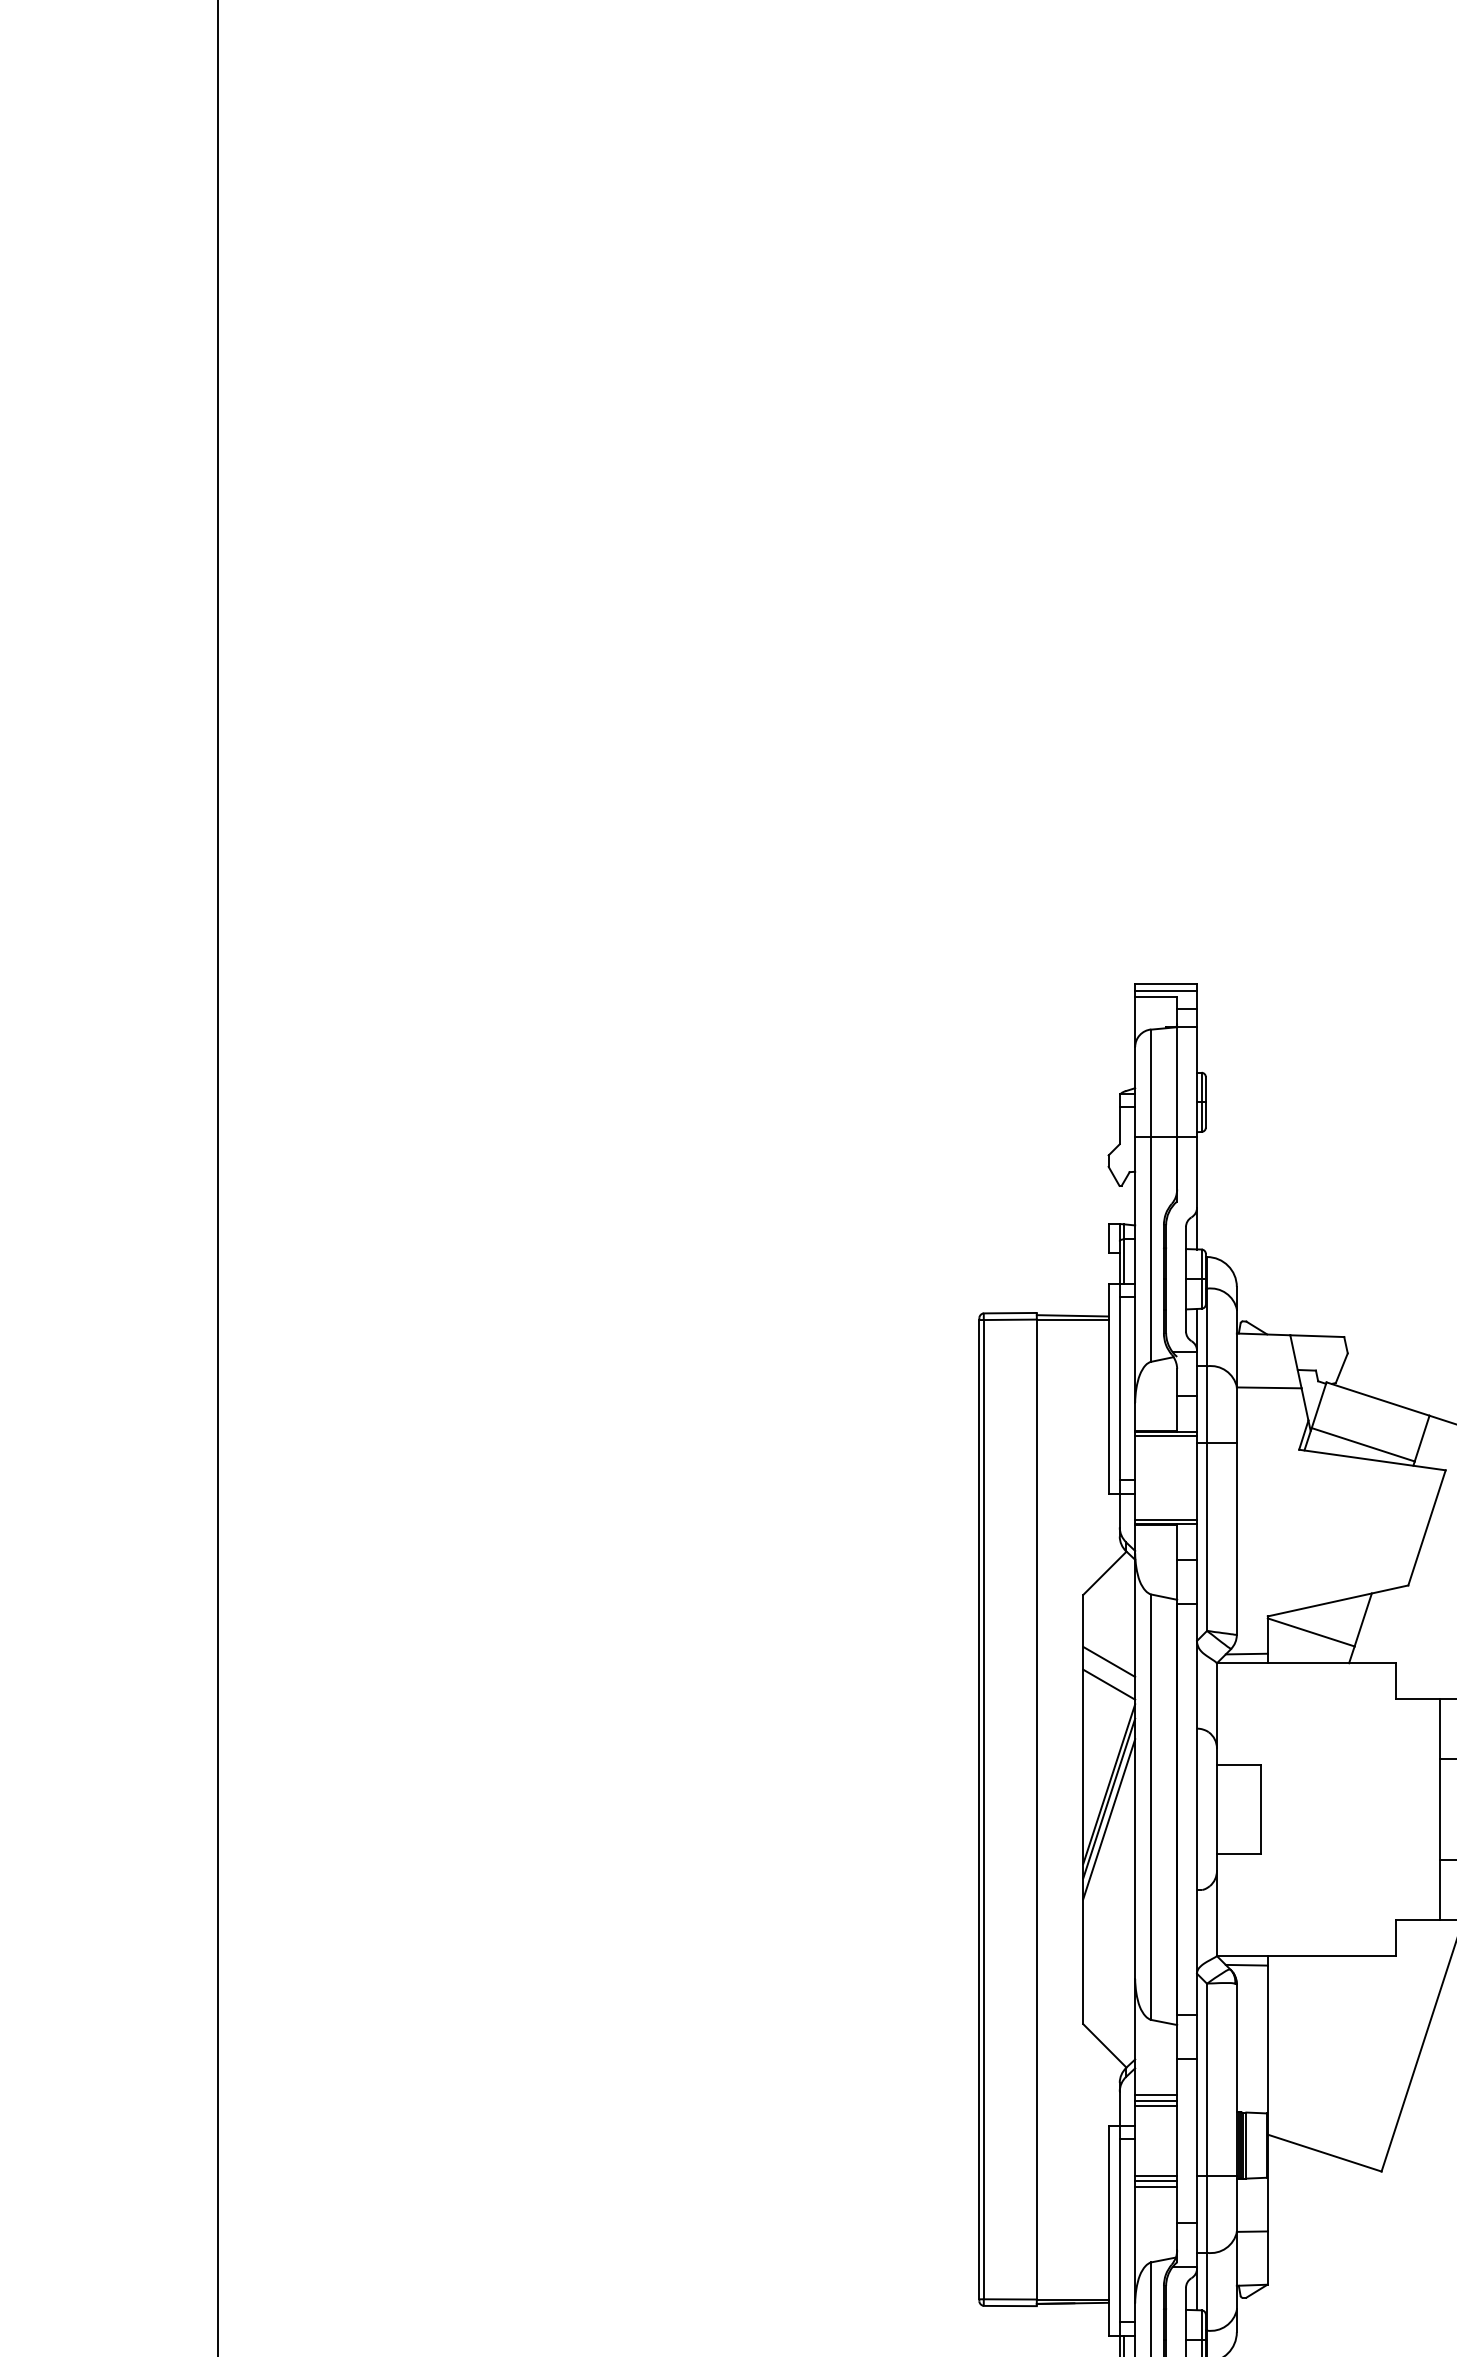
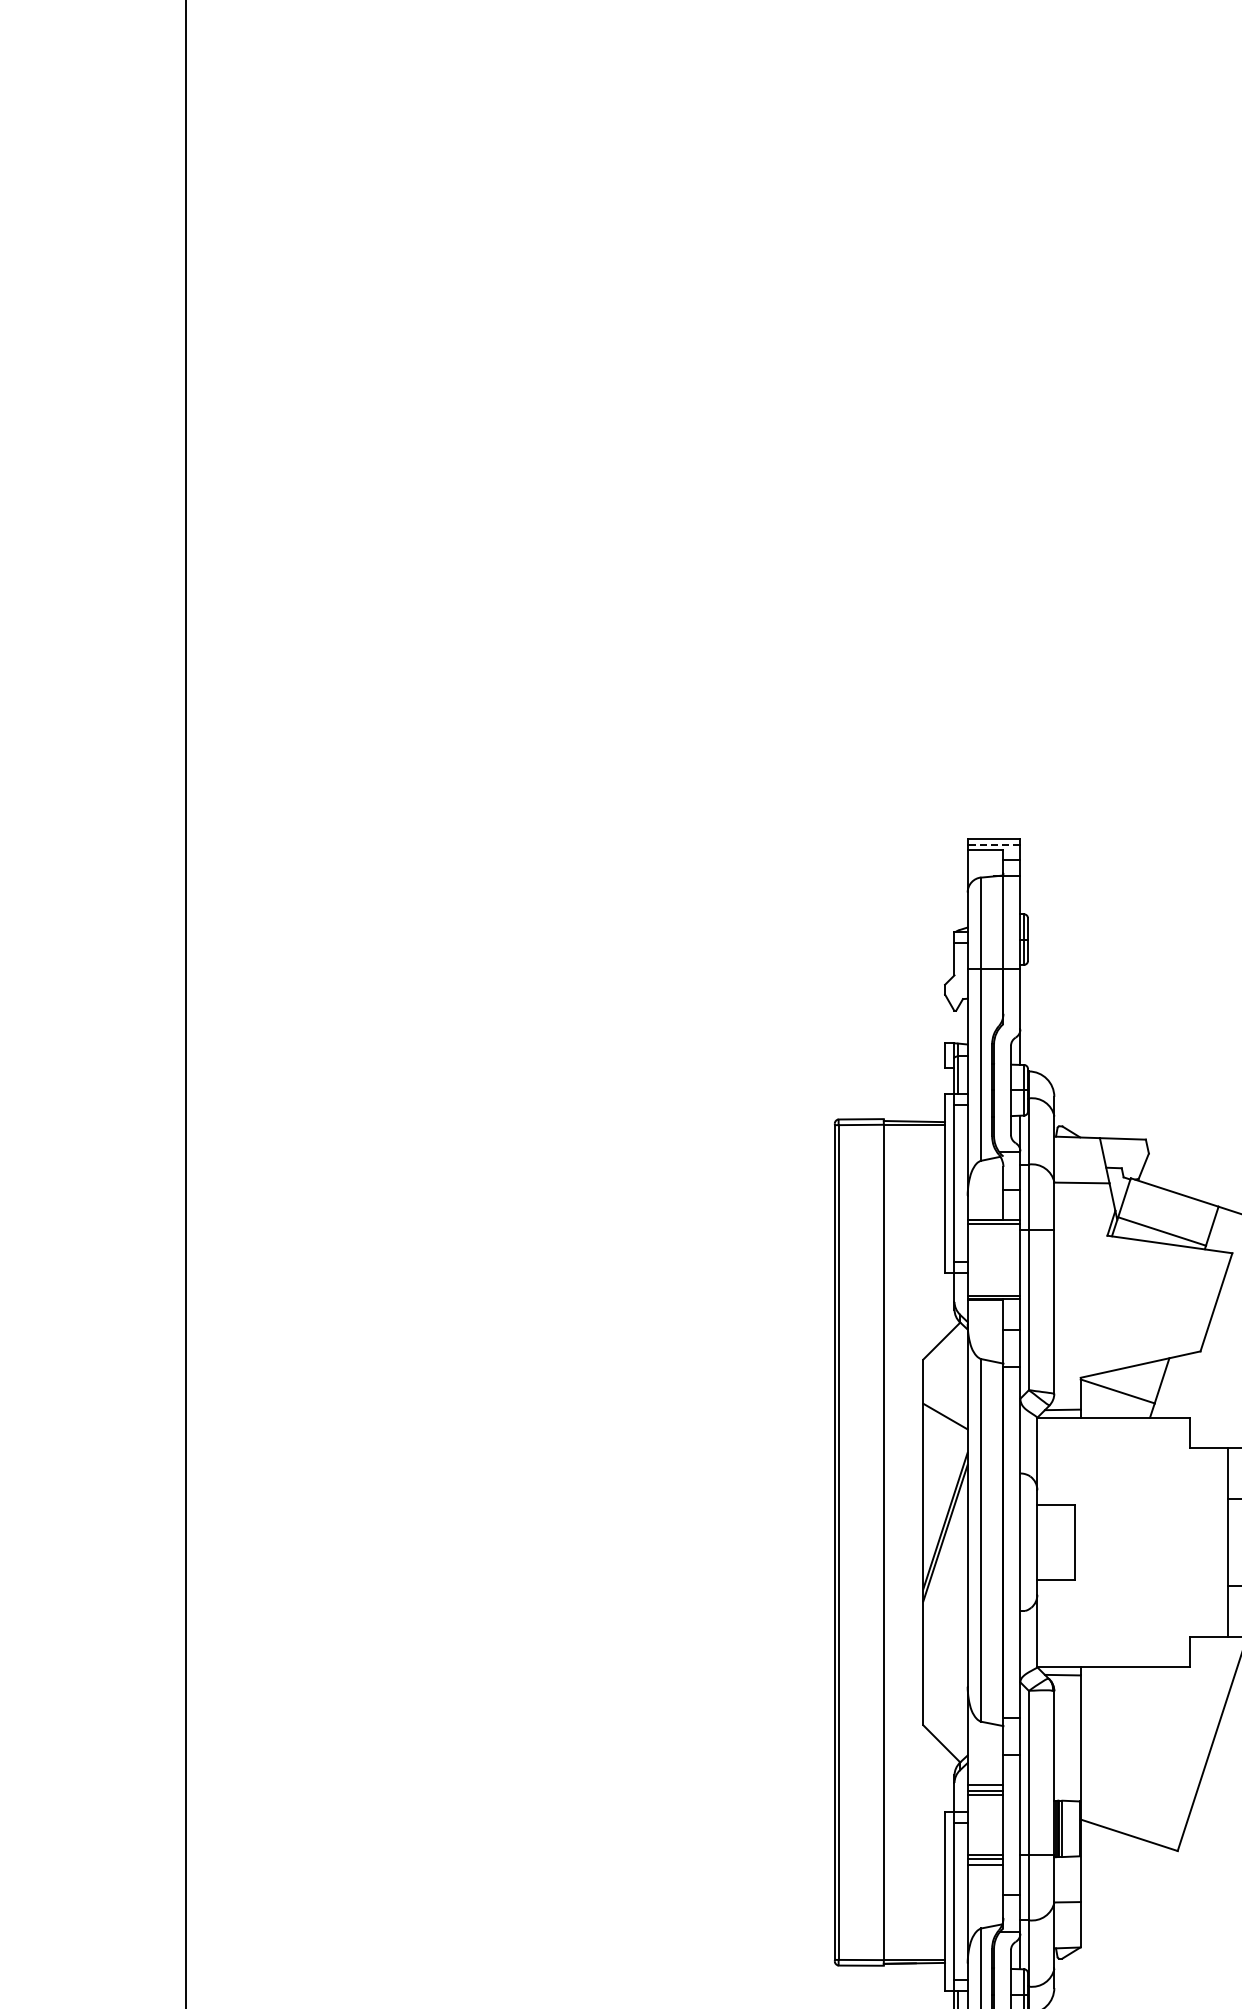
line: (1165, 990) -> (993, 844), solid -> dashed
line: (1109, 1684) -> (945, 1435), removed
line: (1109, 1819) -> (945, 1550), removed

